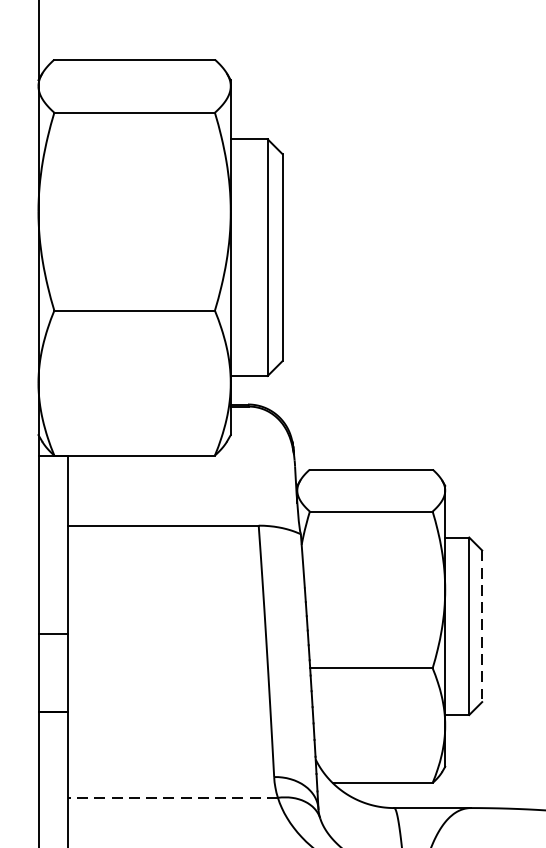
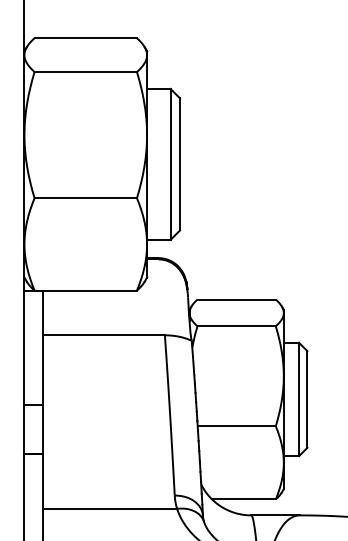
line: (482, 626) -> (307, 399), dashed -> solid
line: (173, 797) -> (110, 508), dashed -> solid

